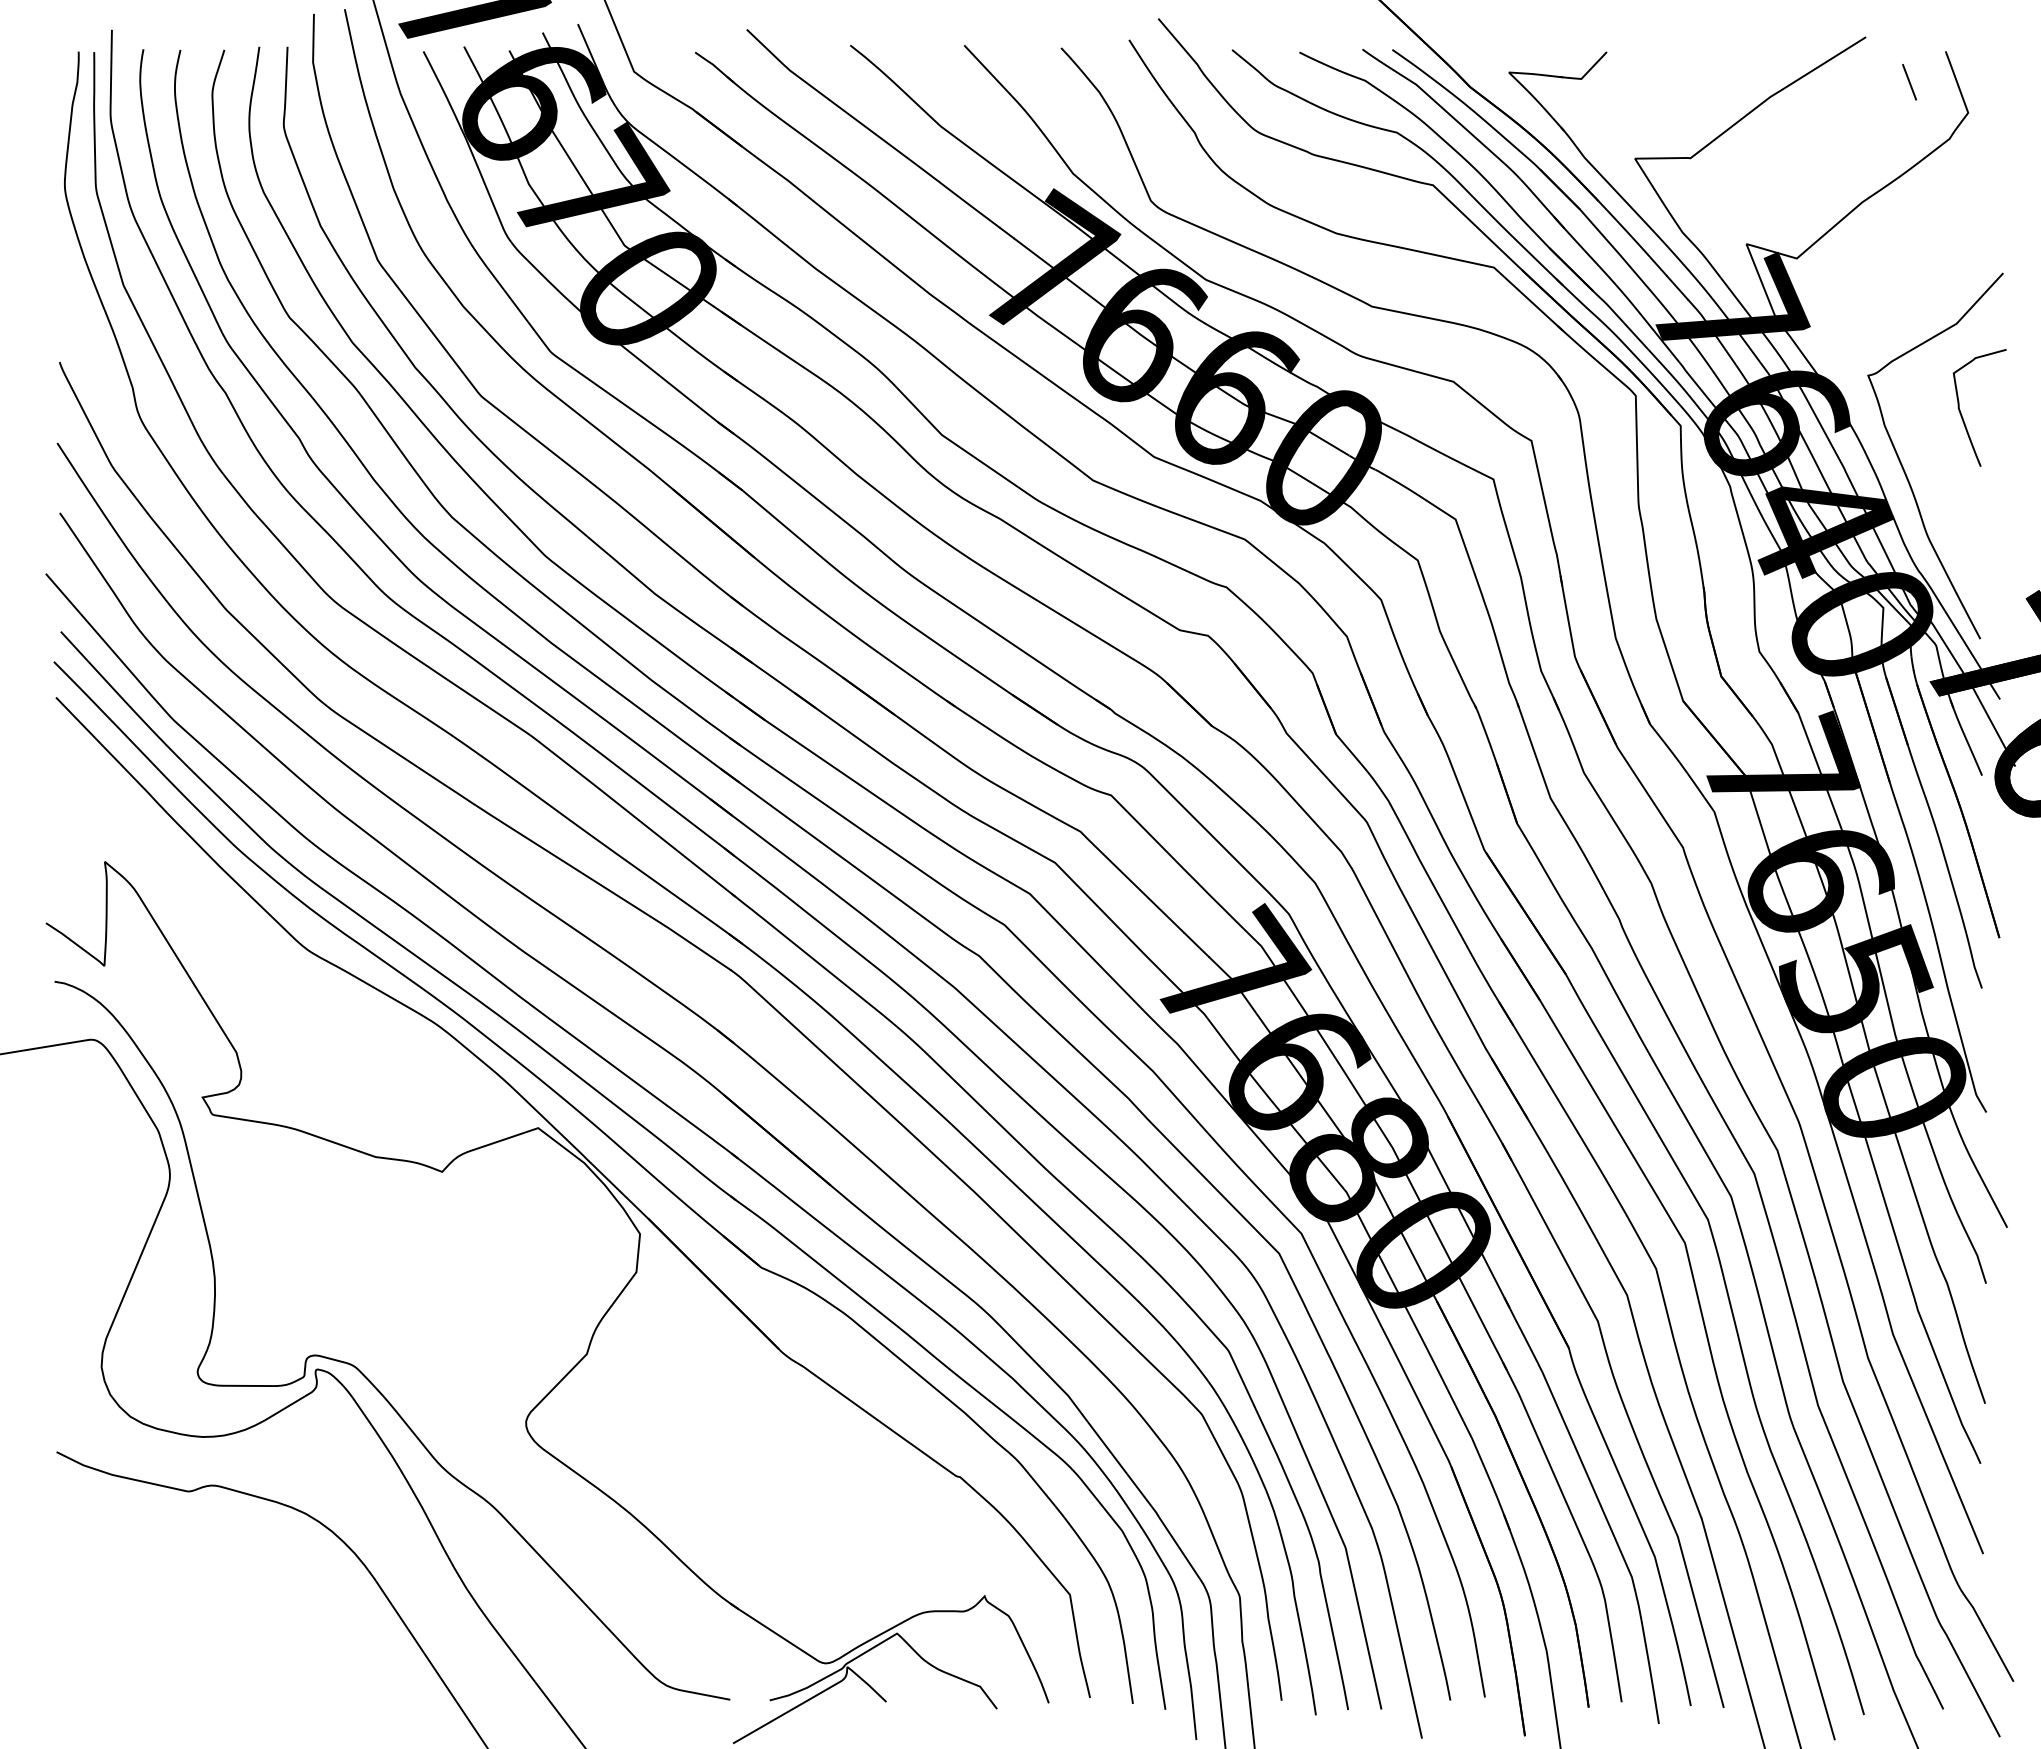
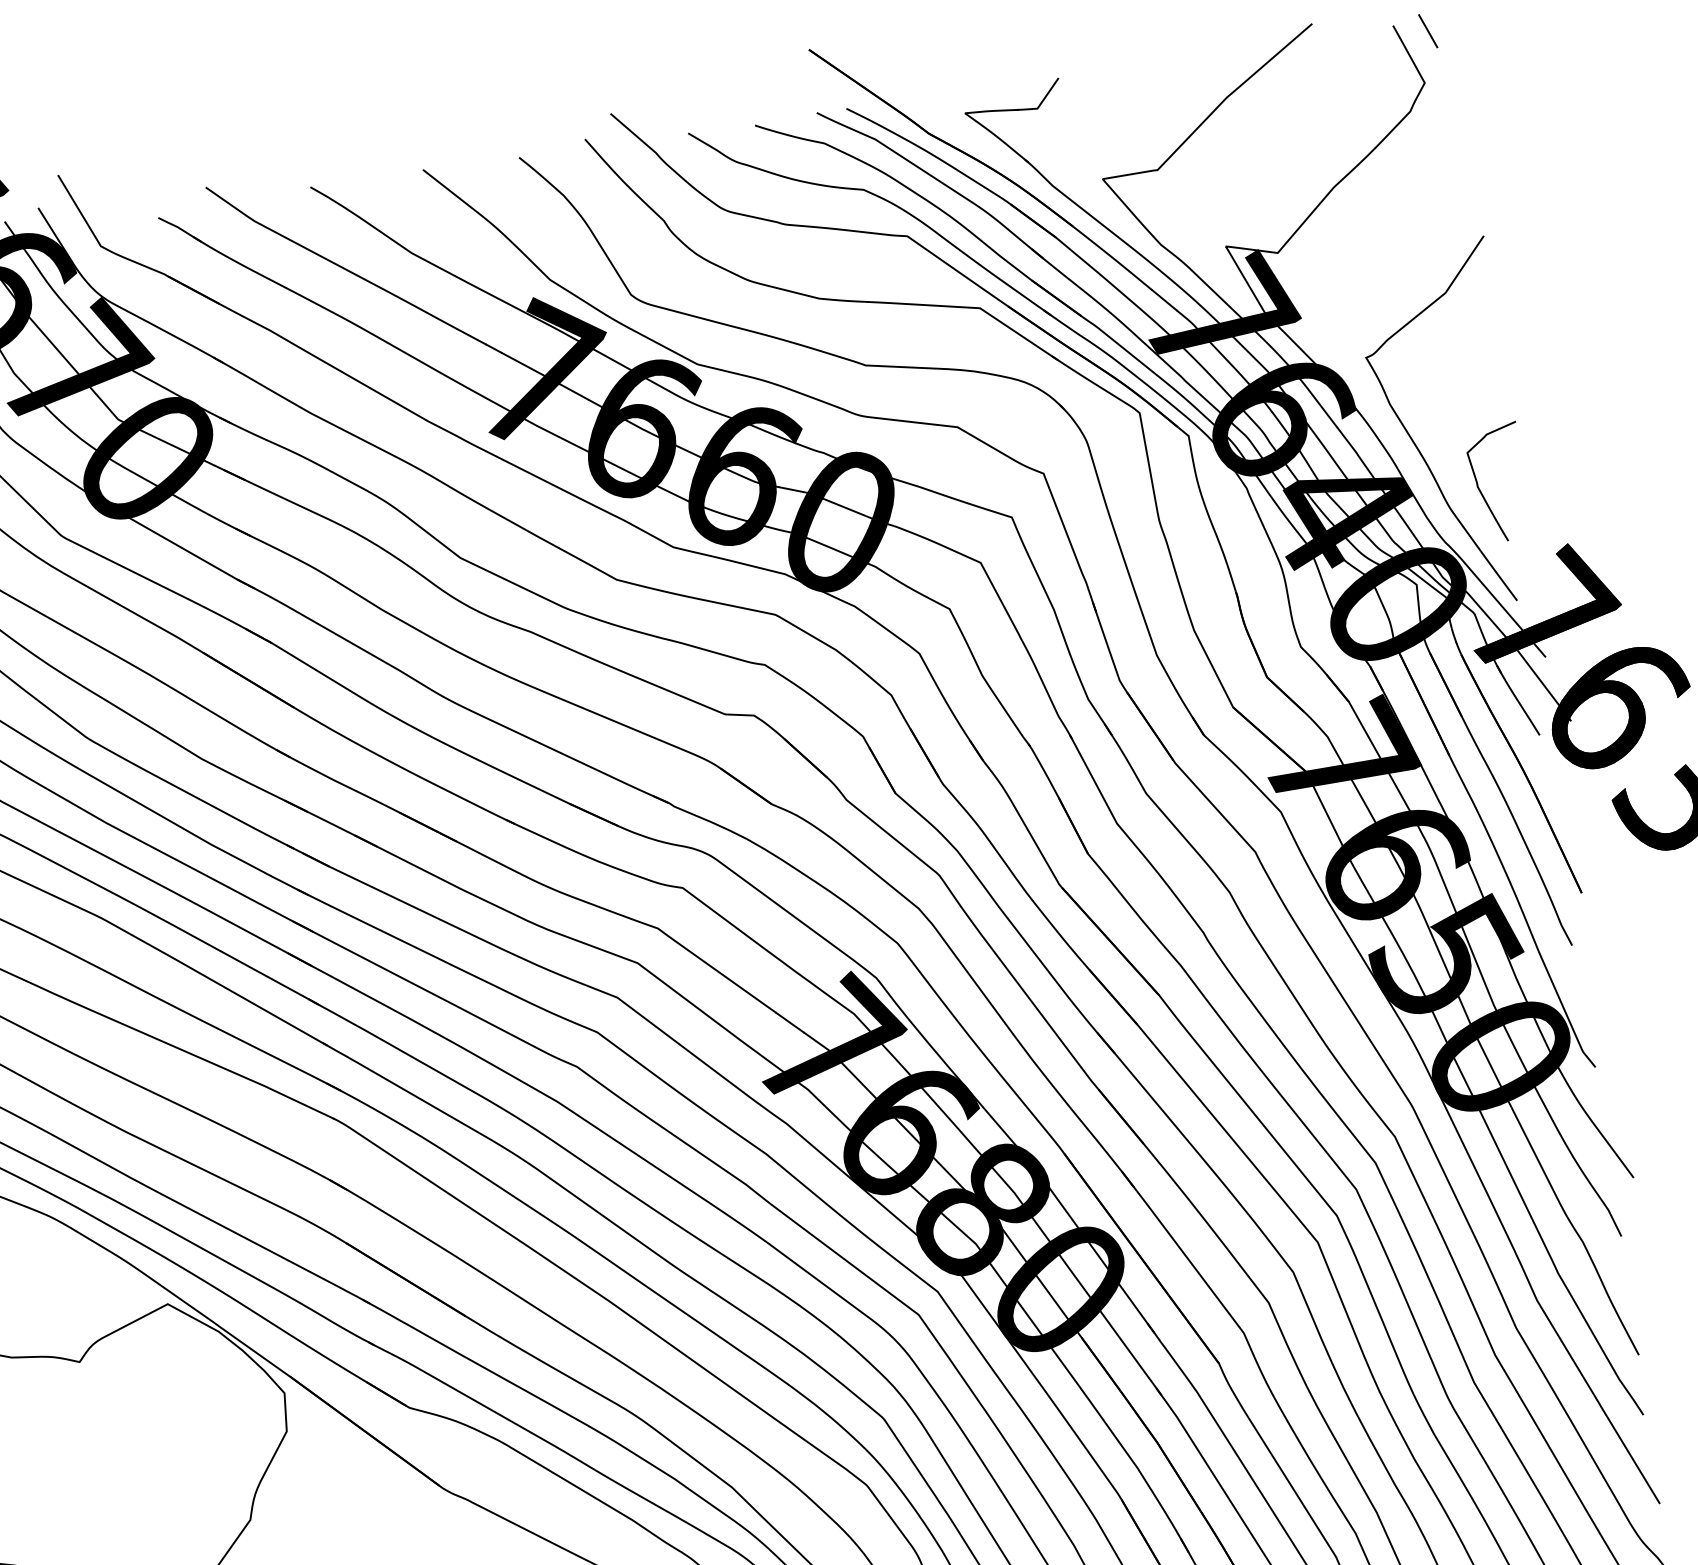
line: (1909, 82) -> (1428, 31), moved
curve: (1961, 412) -> (1481, 490), moved

